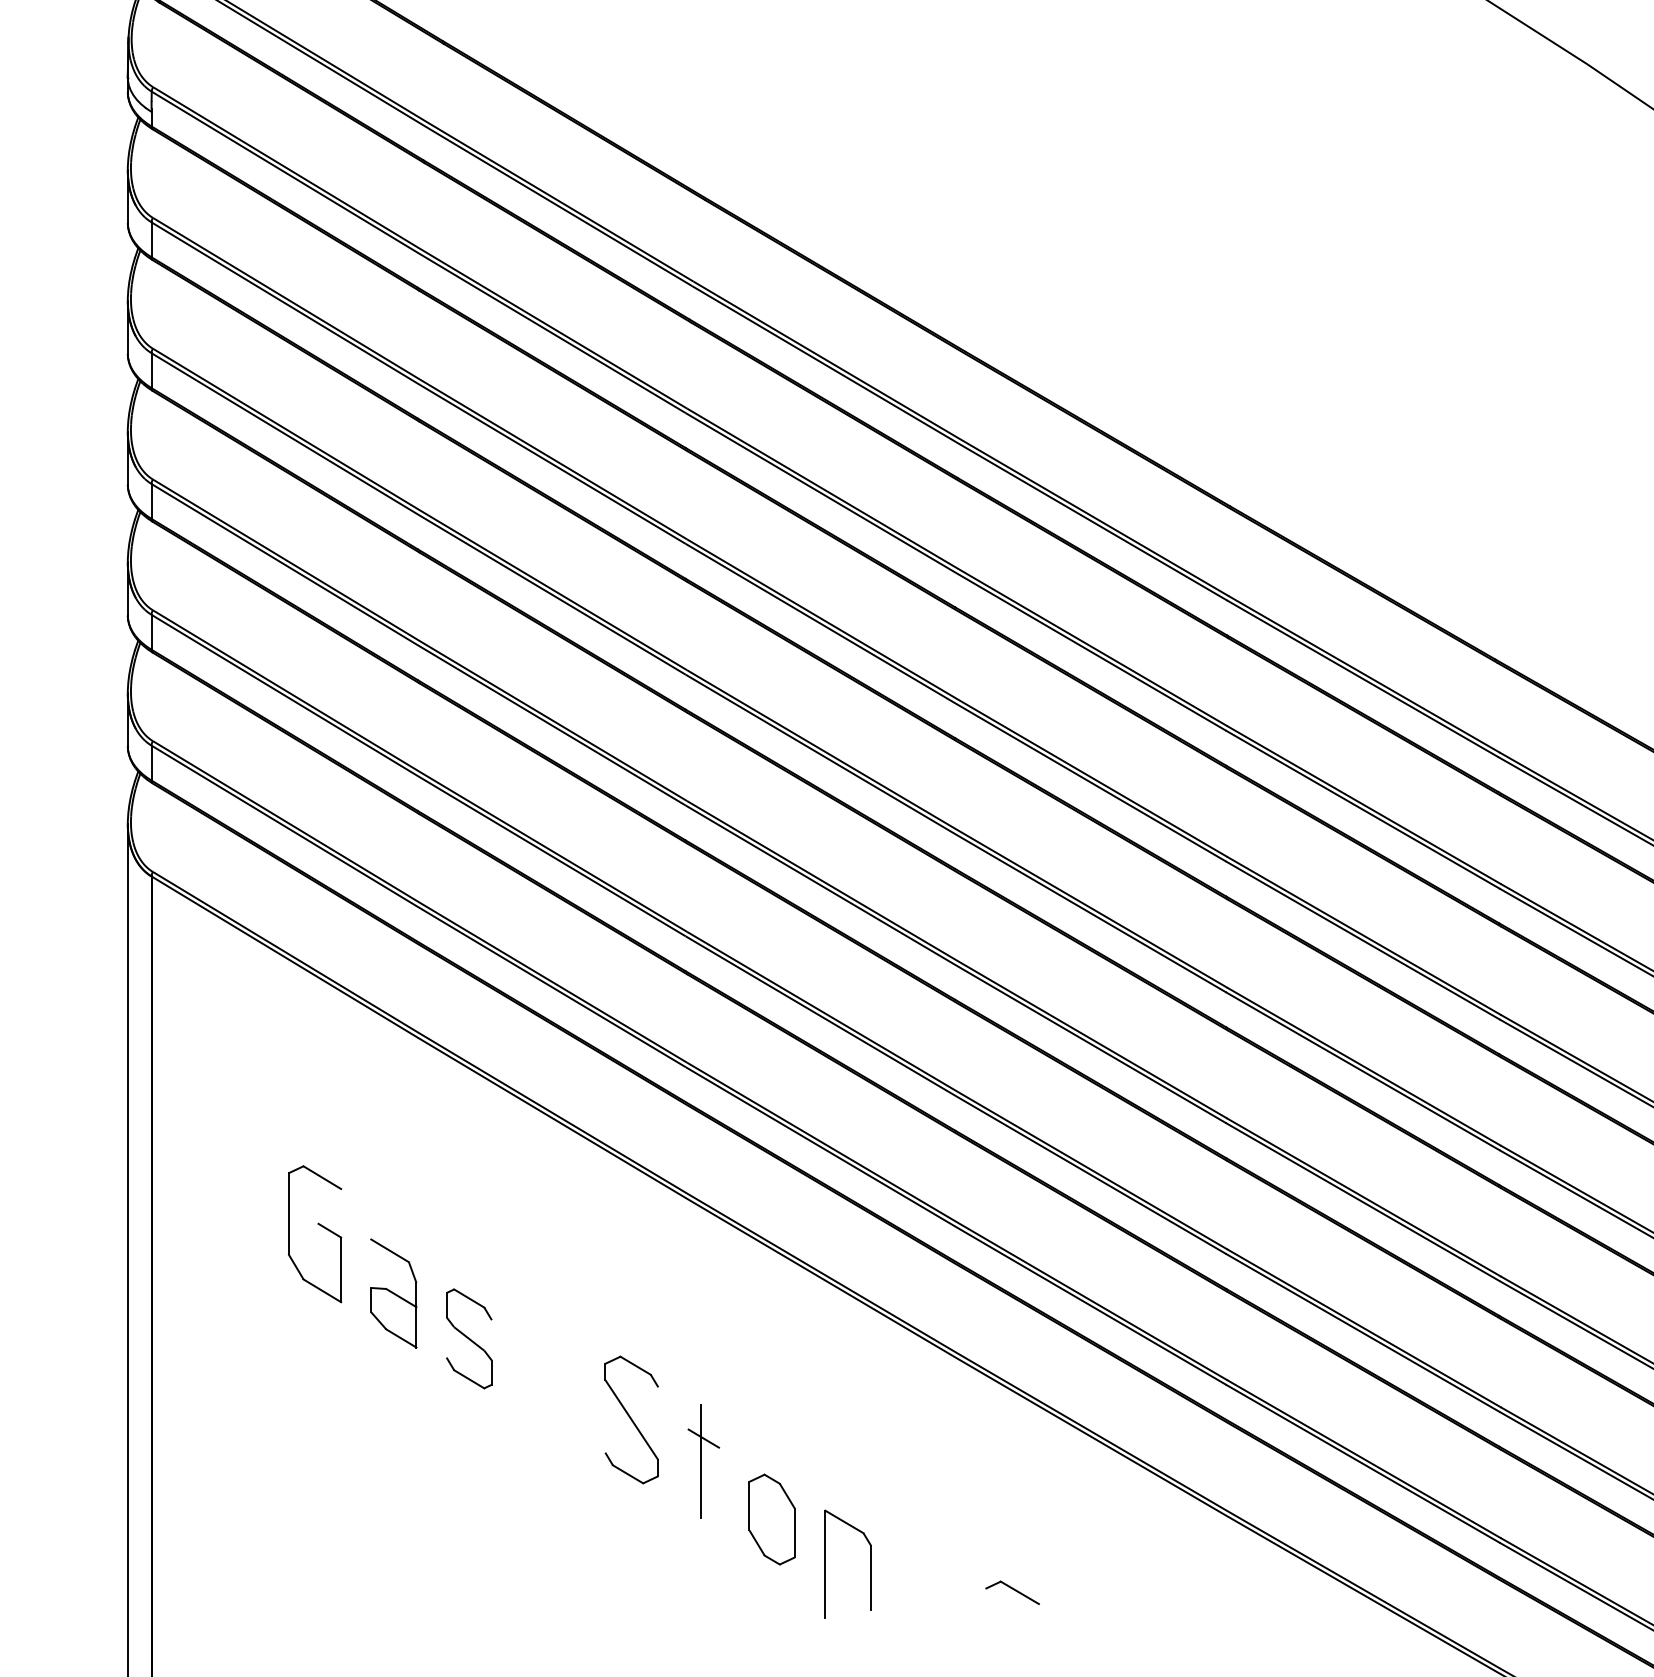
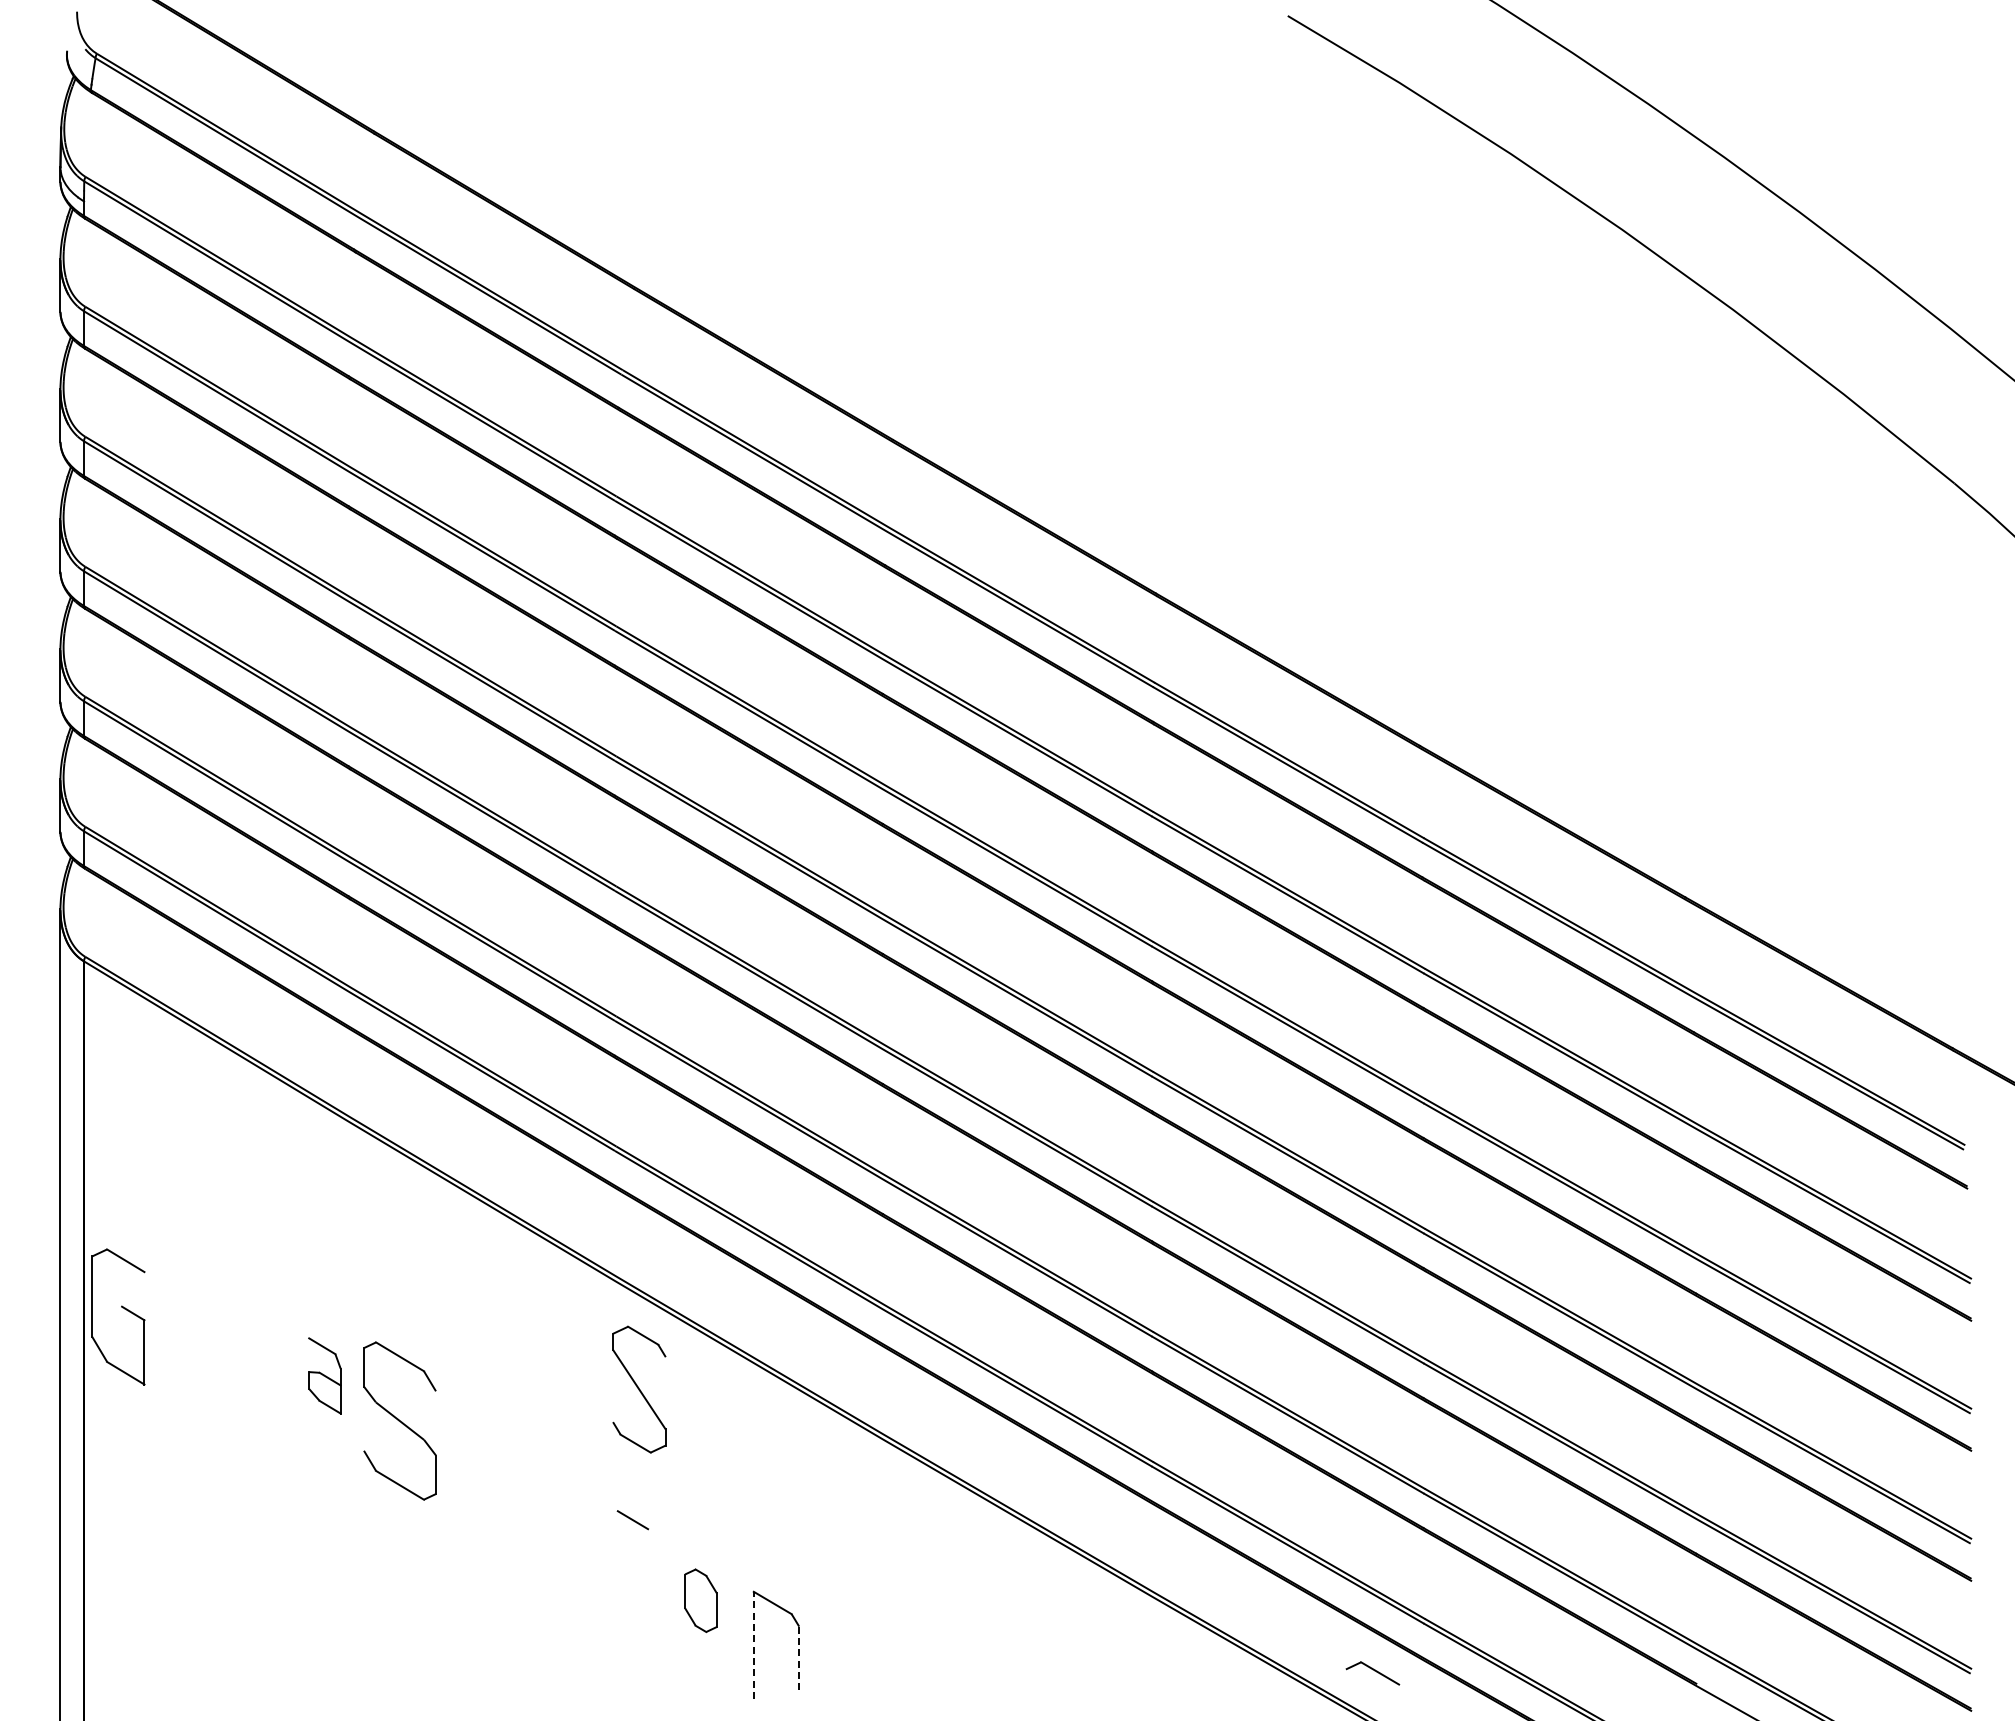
part: (319, 1225) -> (122, 1308), moved
part: (393, 1293) -> (324, 1375), size x0.7
part: (468, 1338) -> (399, 1420), size x1.6
part: (631, 1419) -> (639, 1389), moved
line: (701, 1461) -> (630, 1542), removed
part: (771, 1519) -> (700, 1600), size x0.7
line: (825, 1564) -> (753, 1645), solid -> dashed
line: (871, 1578) -> (799, 1659), solid -> dashed
part: (1012, 1592) -> (1372, 1673), moved

